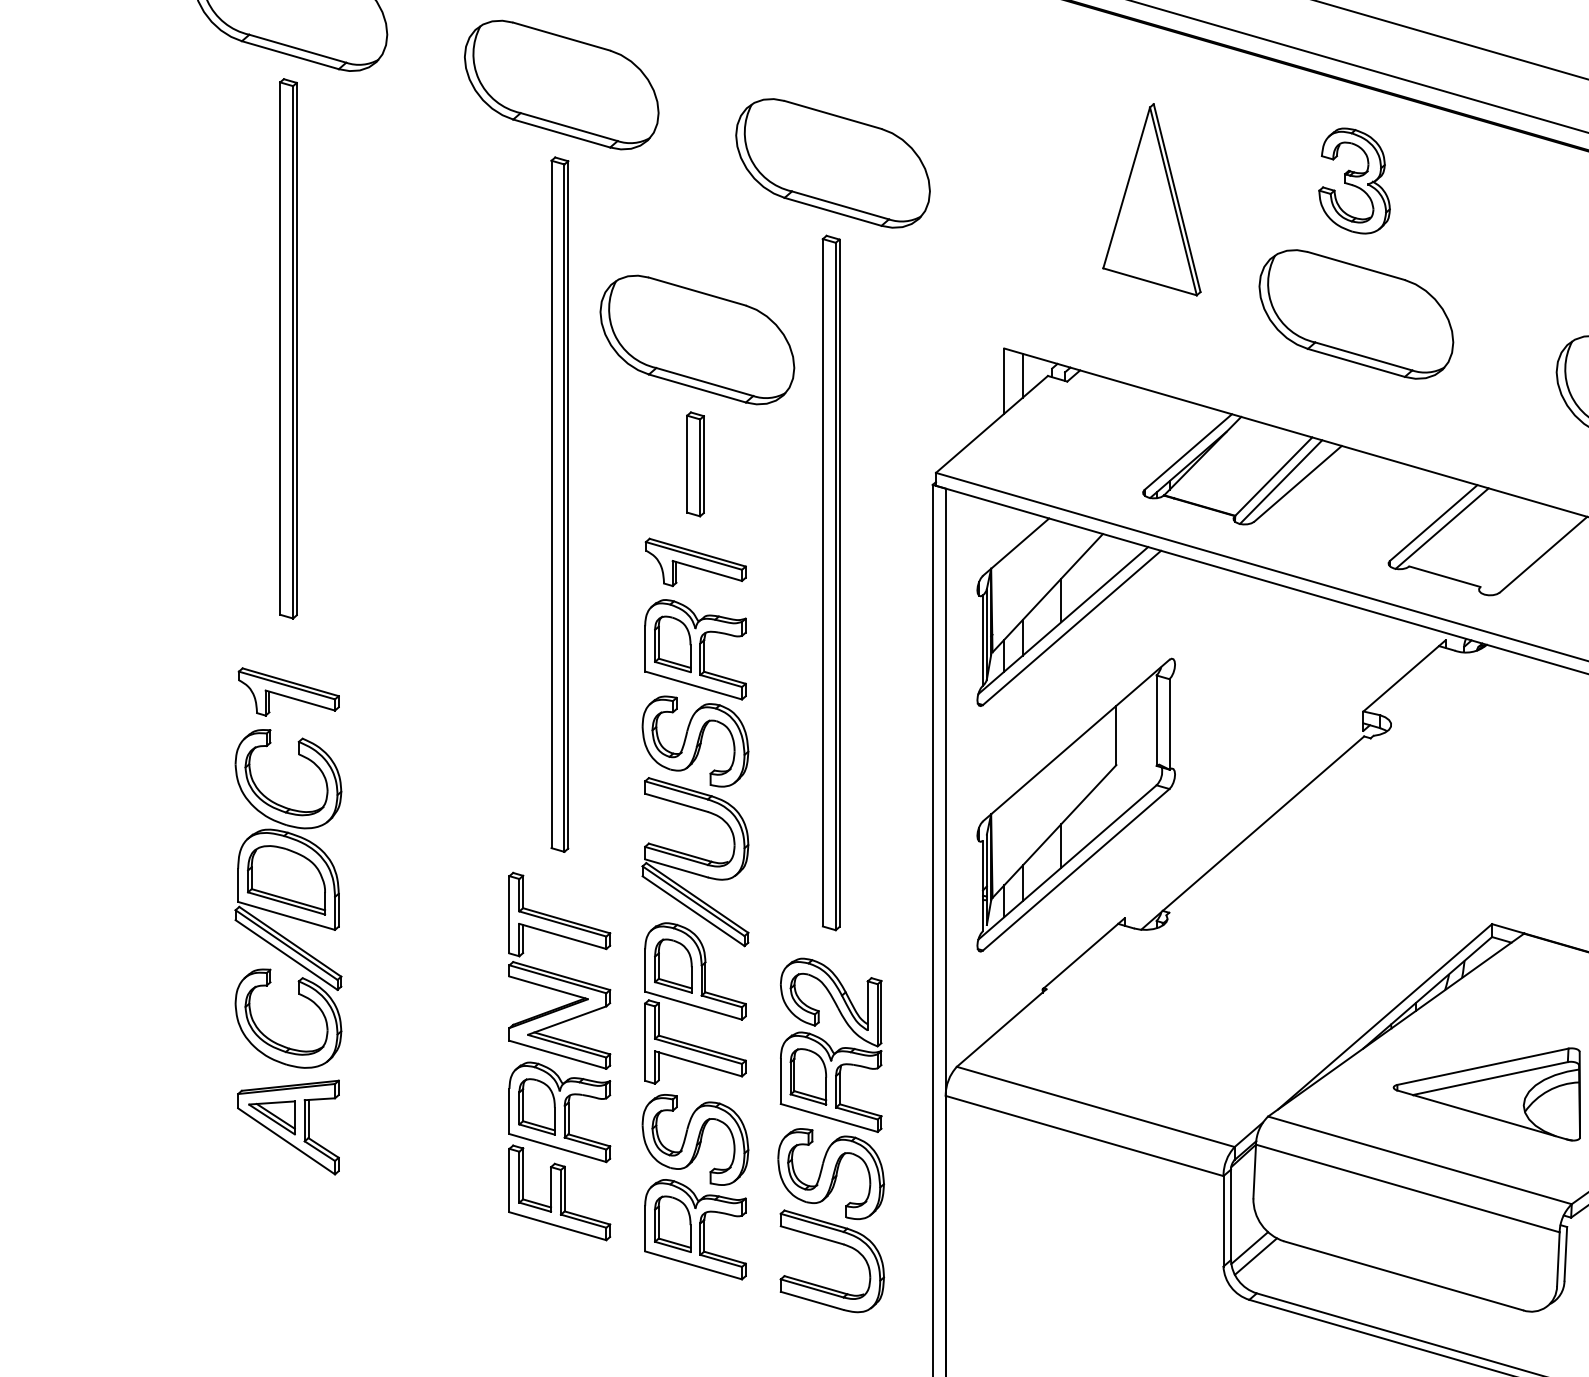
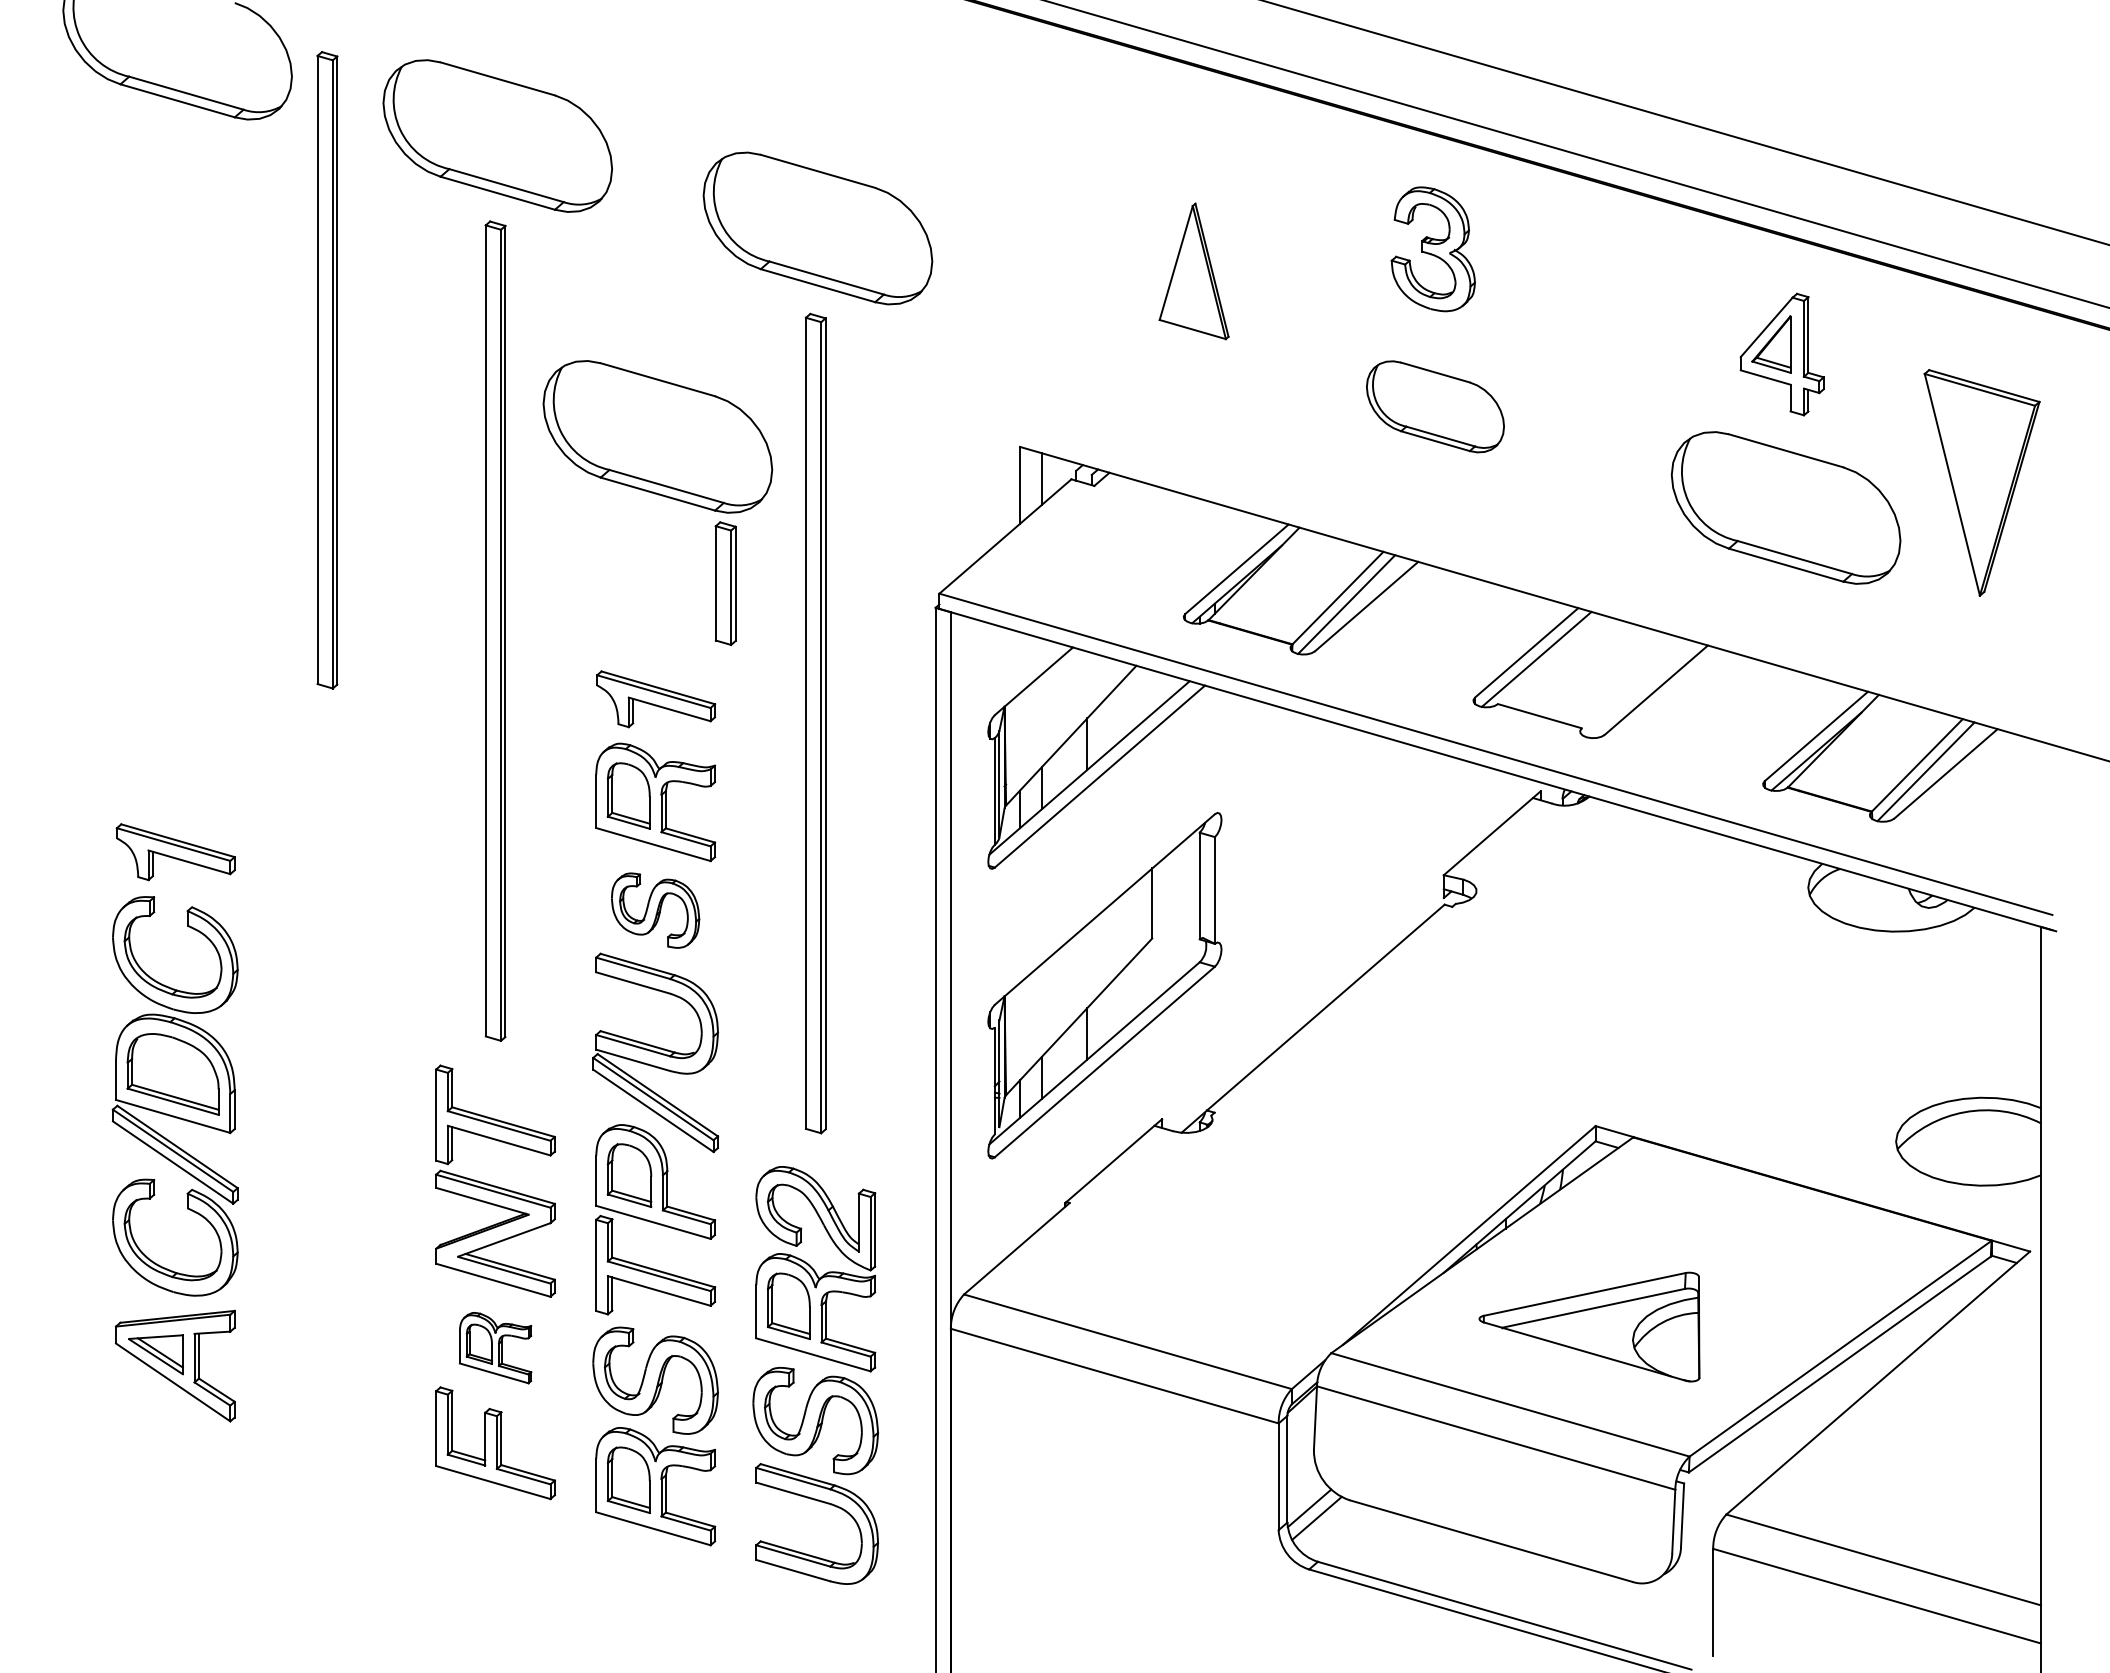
part: (1151, 199) -> (1193, 271), size x0.6
part: (1356, 314) -> (1435, 406), size x0.6
part: (288, 349) -> (327, 370), moved
part: (695, 464) -> (725, 583), moved
part: (695, 741) -> (655, 910), size x0.7
part: (559, 1111) -> (495, 1347), size x0.6

